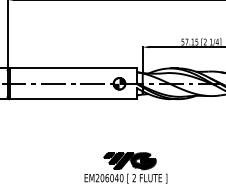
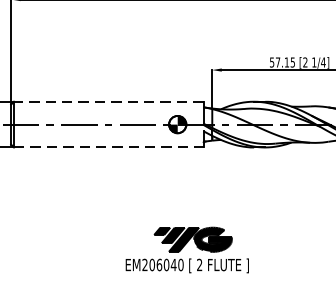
line: (73, 68) -> (109, 101), solid -> dashed
line: (73, 99) -> (109, 147), solid -> dashed

